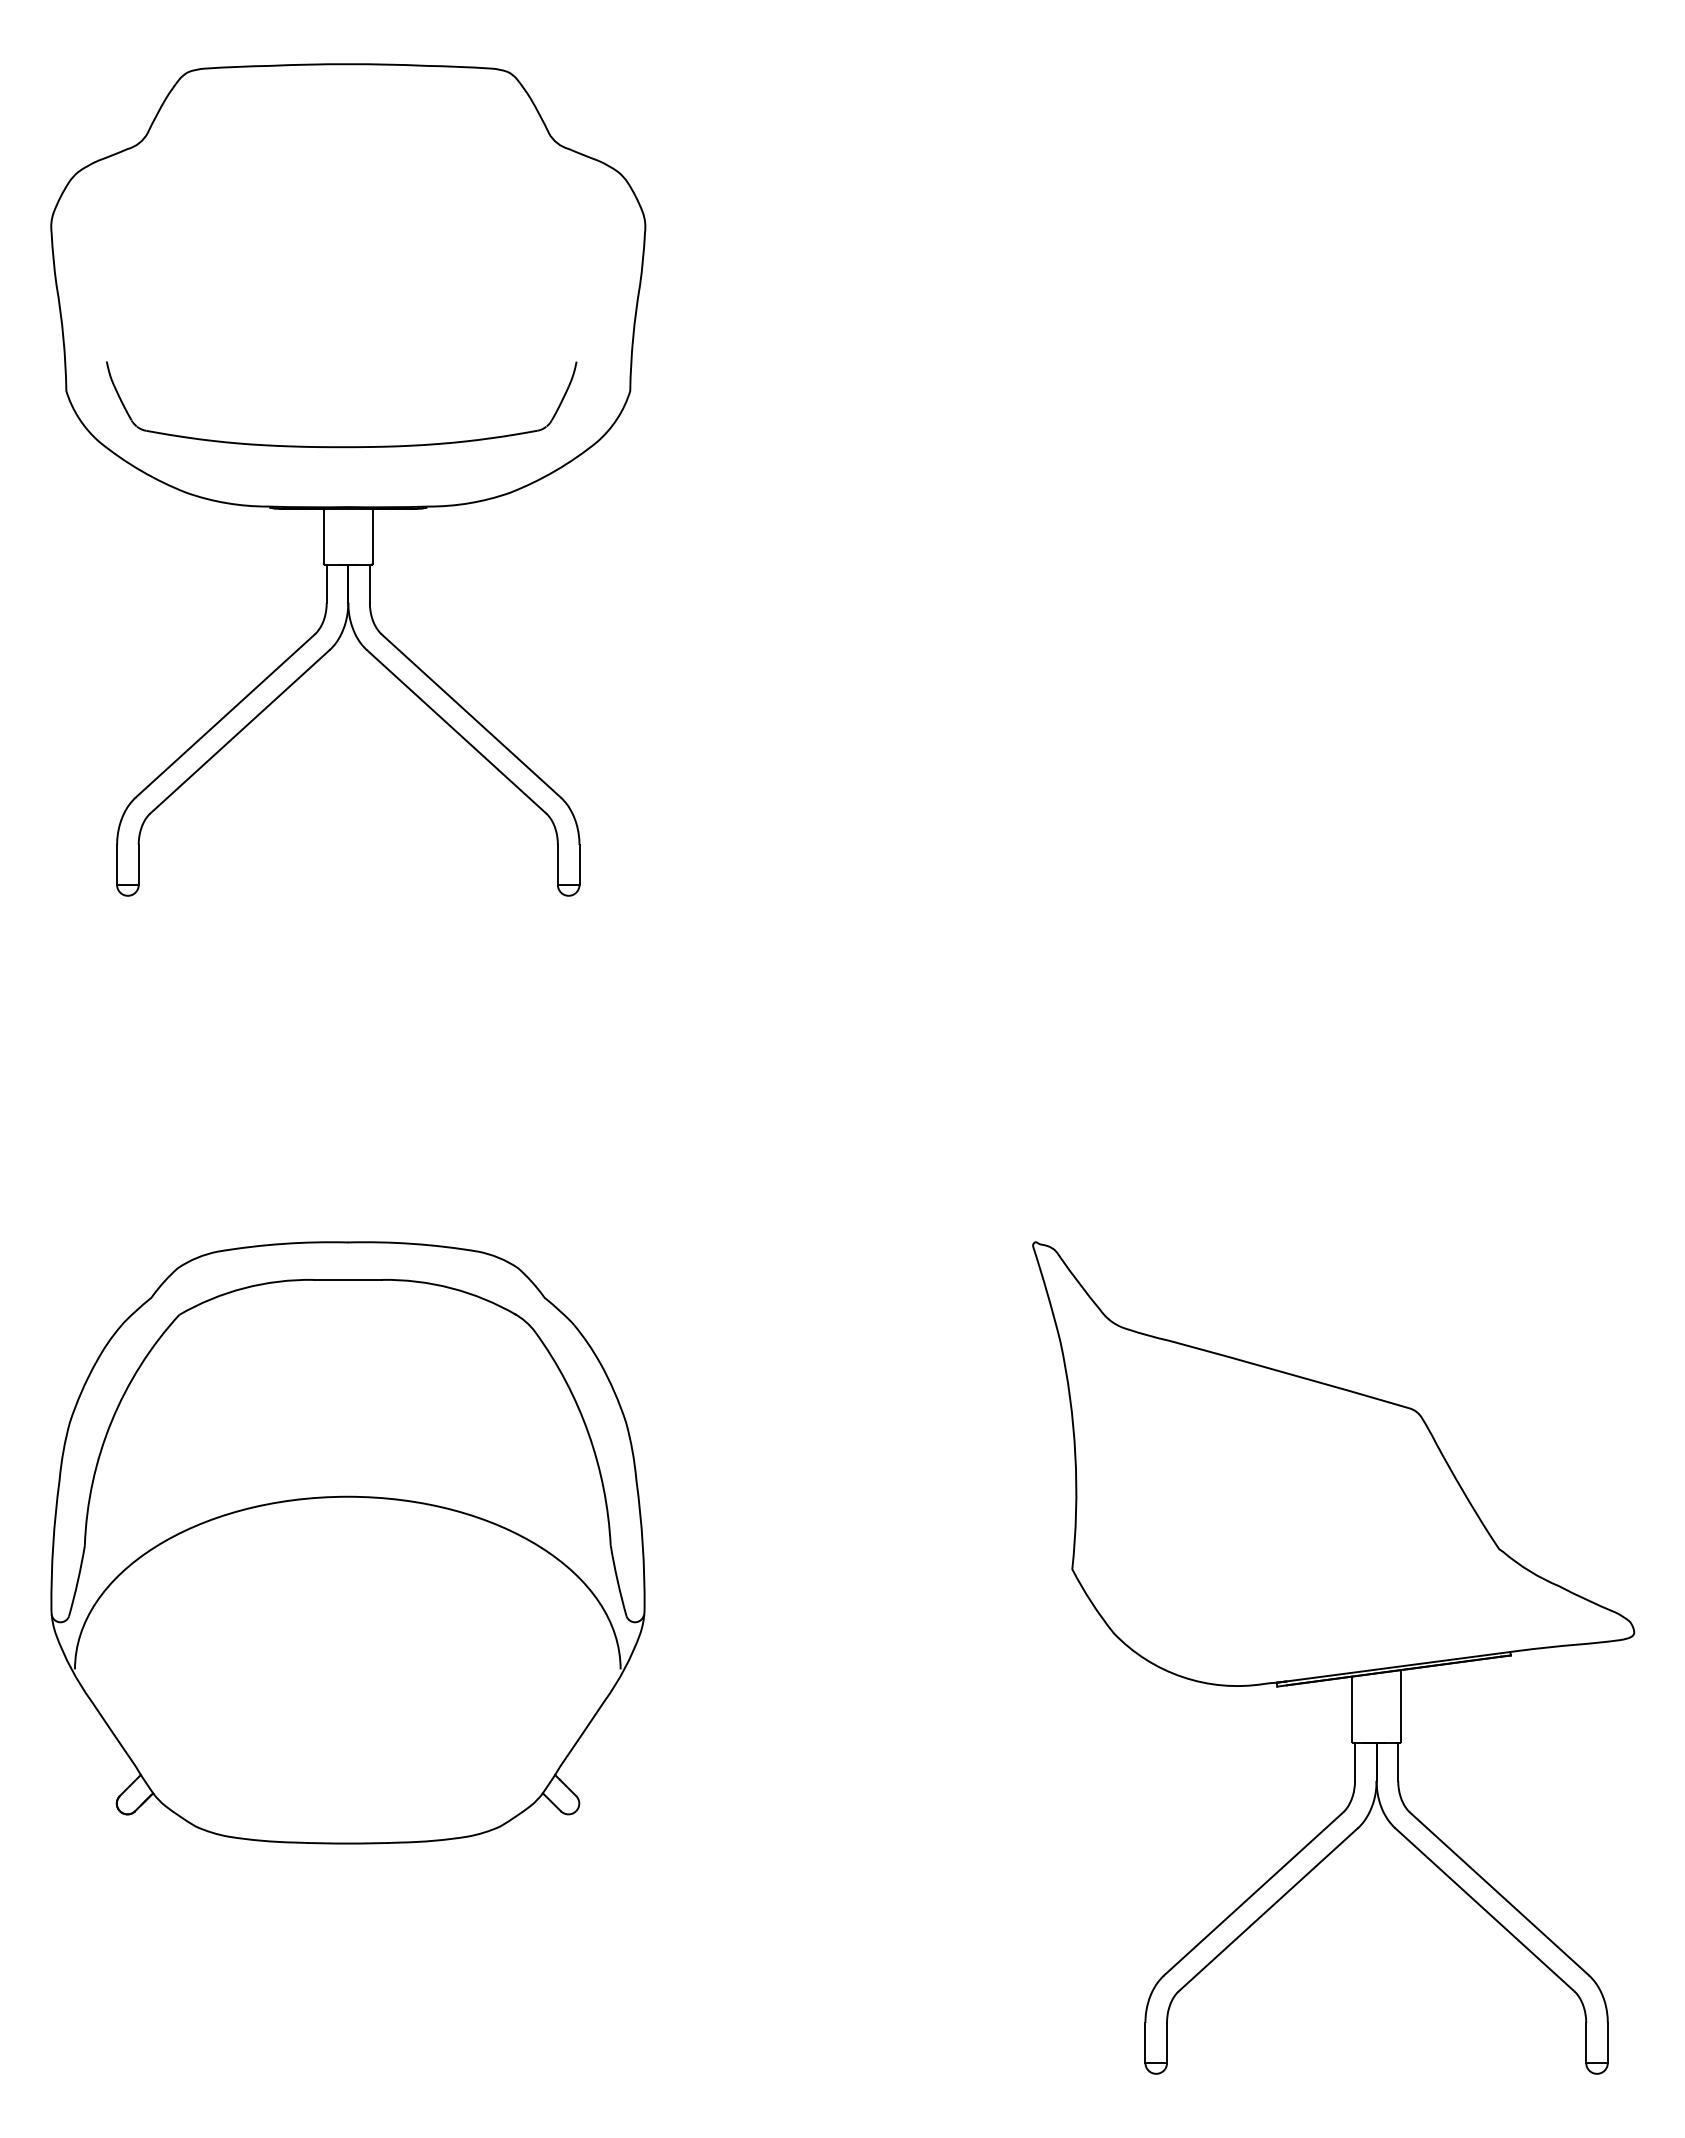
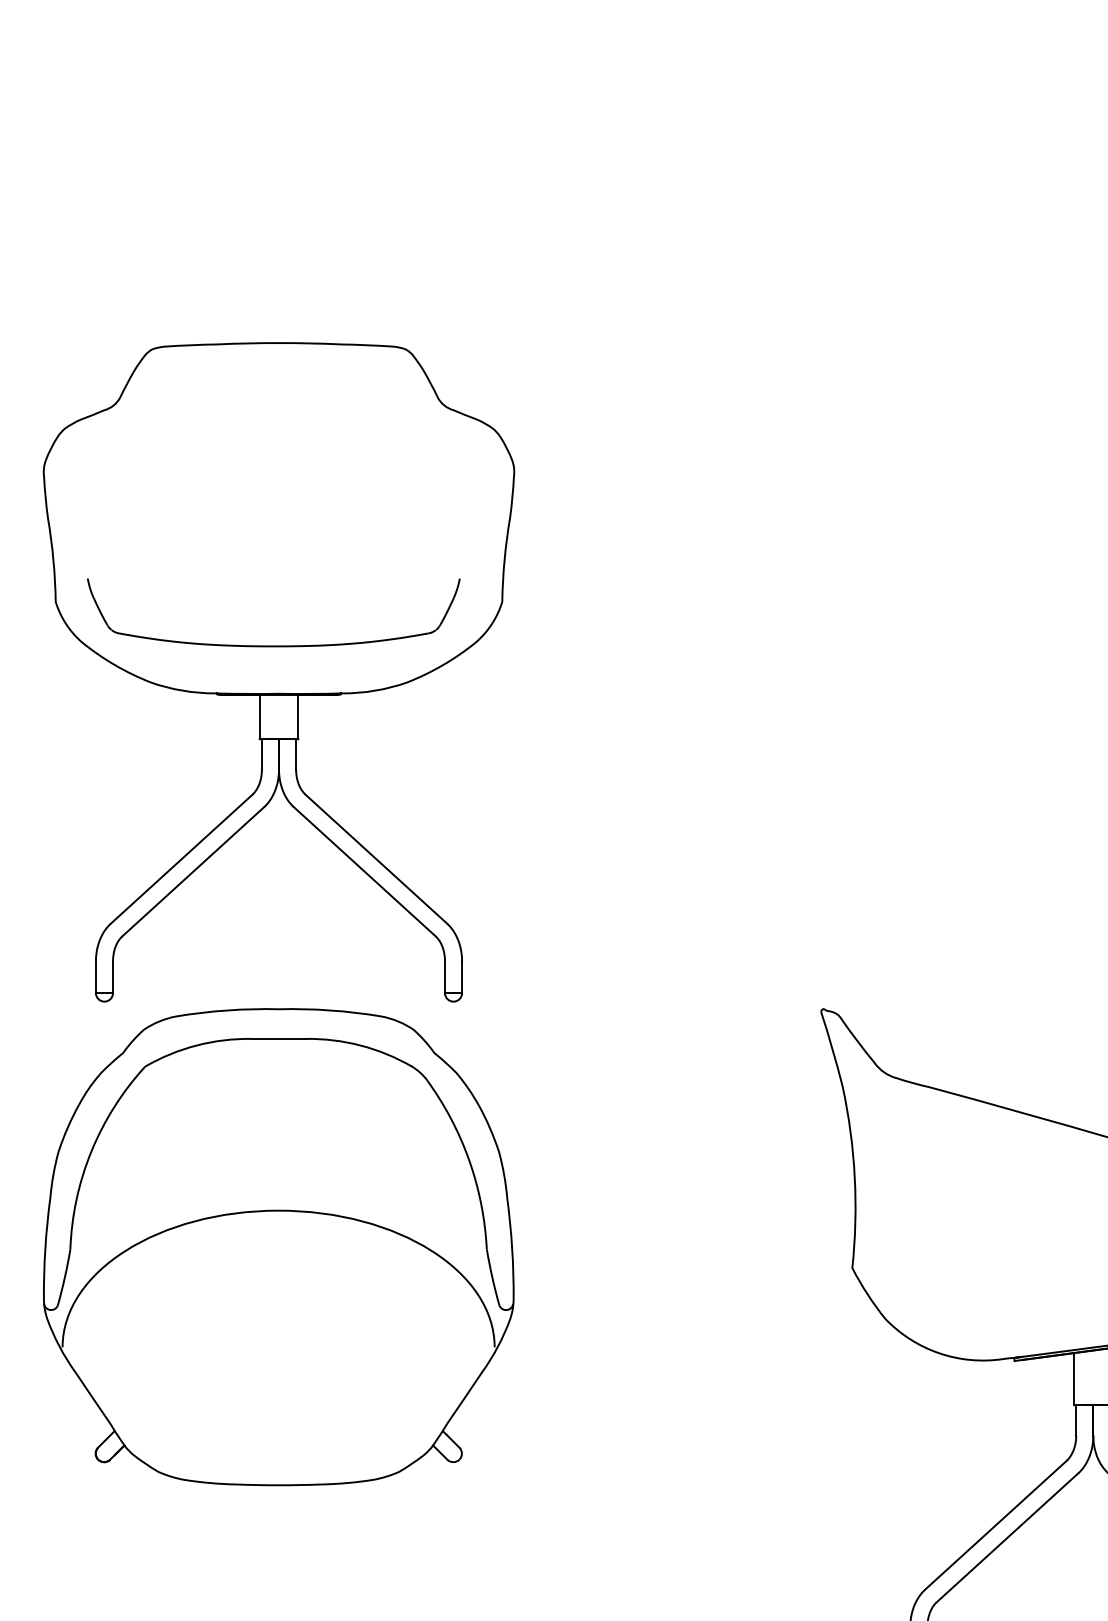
part: (348, 479) -> (279, 671), moved

